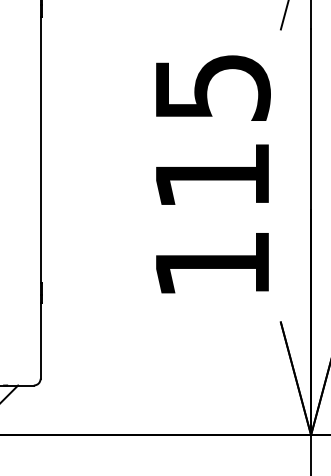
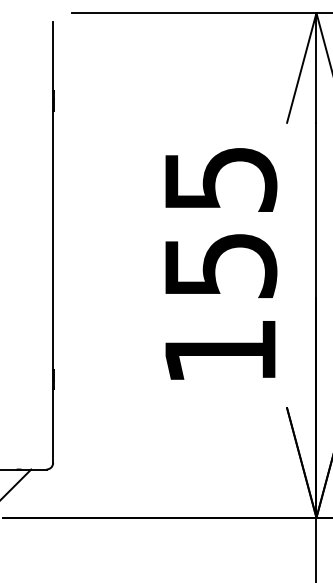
text: (213, 177) -> (221, 266), 115 -> 155

